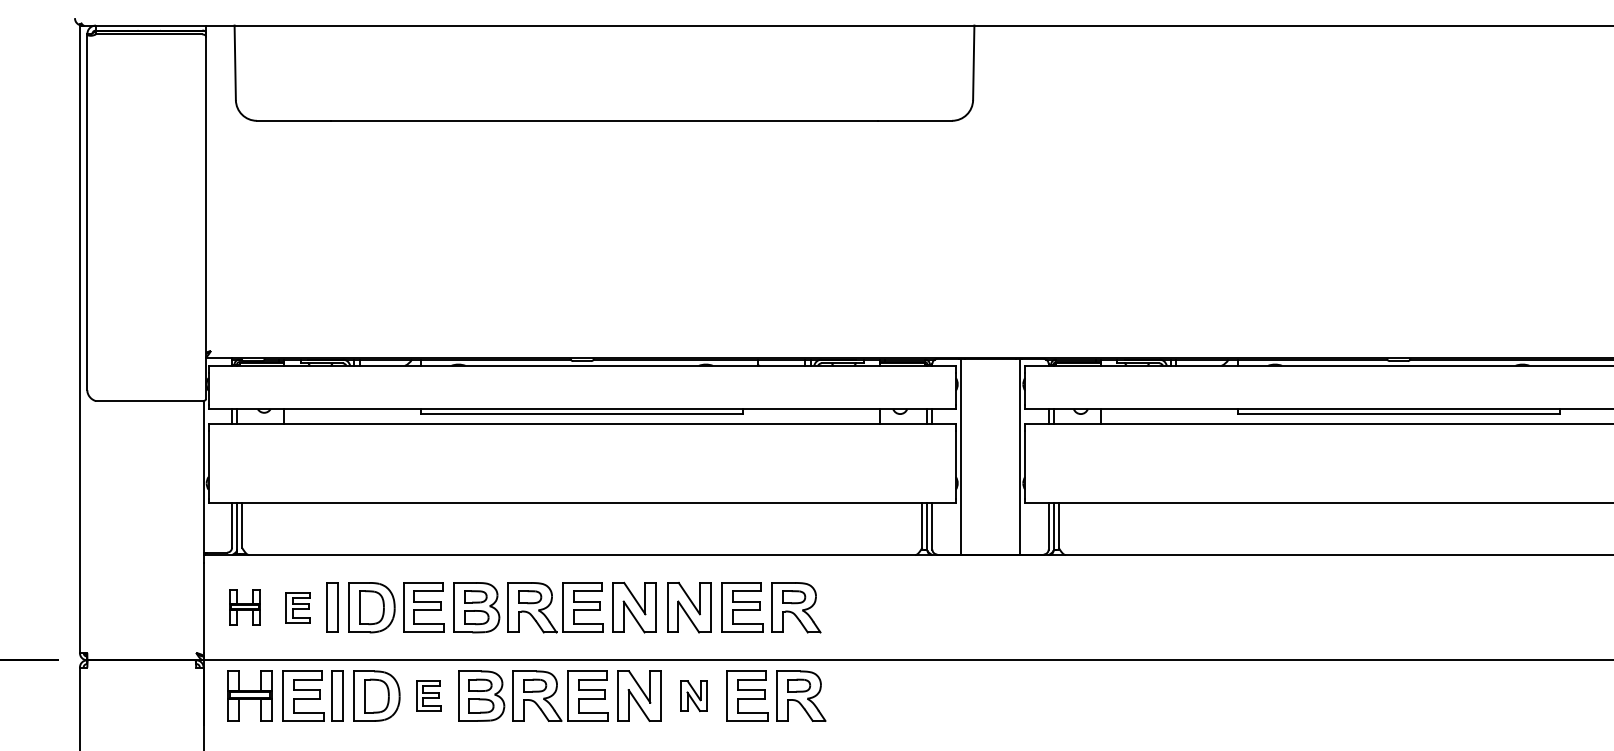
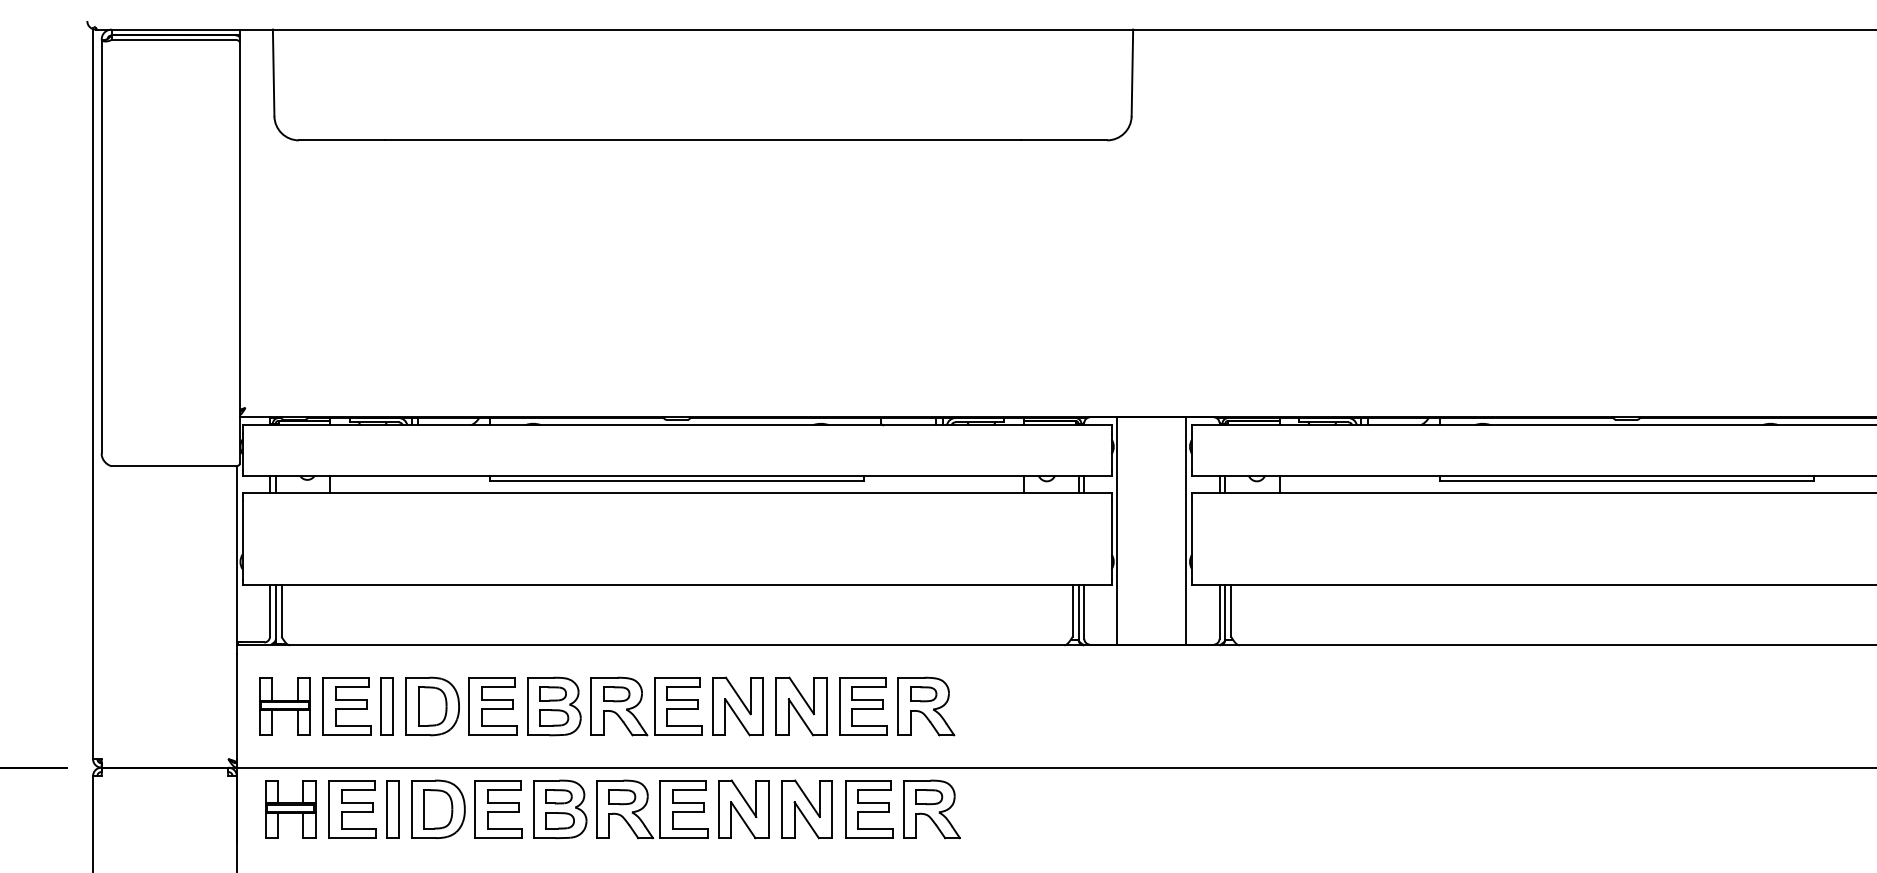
part: (244, 607) -> (284, 706), size x1.43
part: (297, 607) -> (346, 706), size x1.67
part: (428, 696) -> (498, 809), size x1.67
part: (693, 696) -> (806, 809), size x1.67

